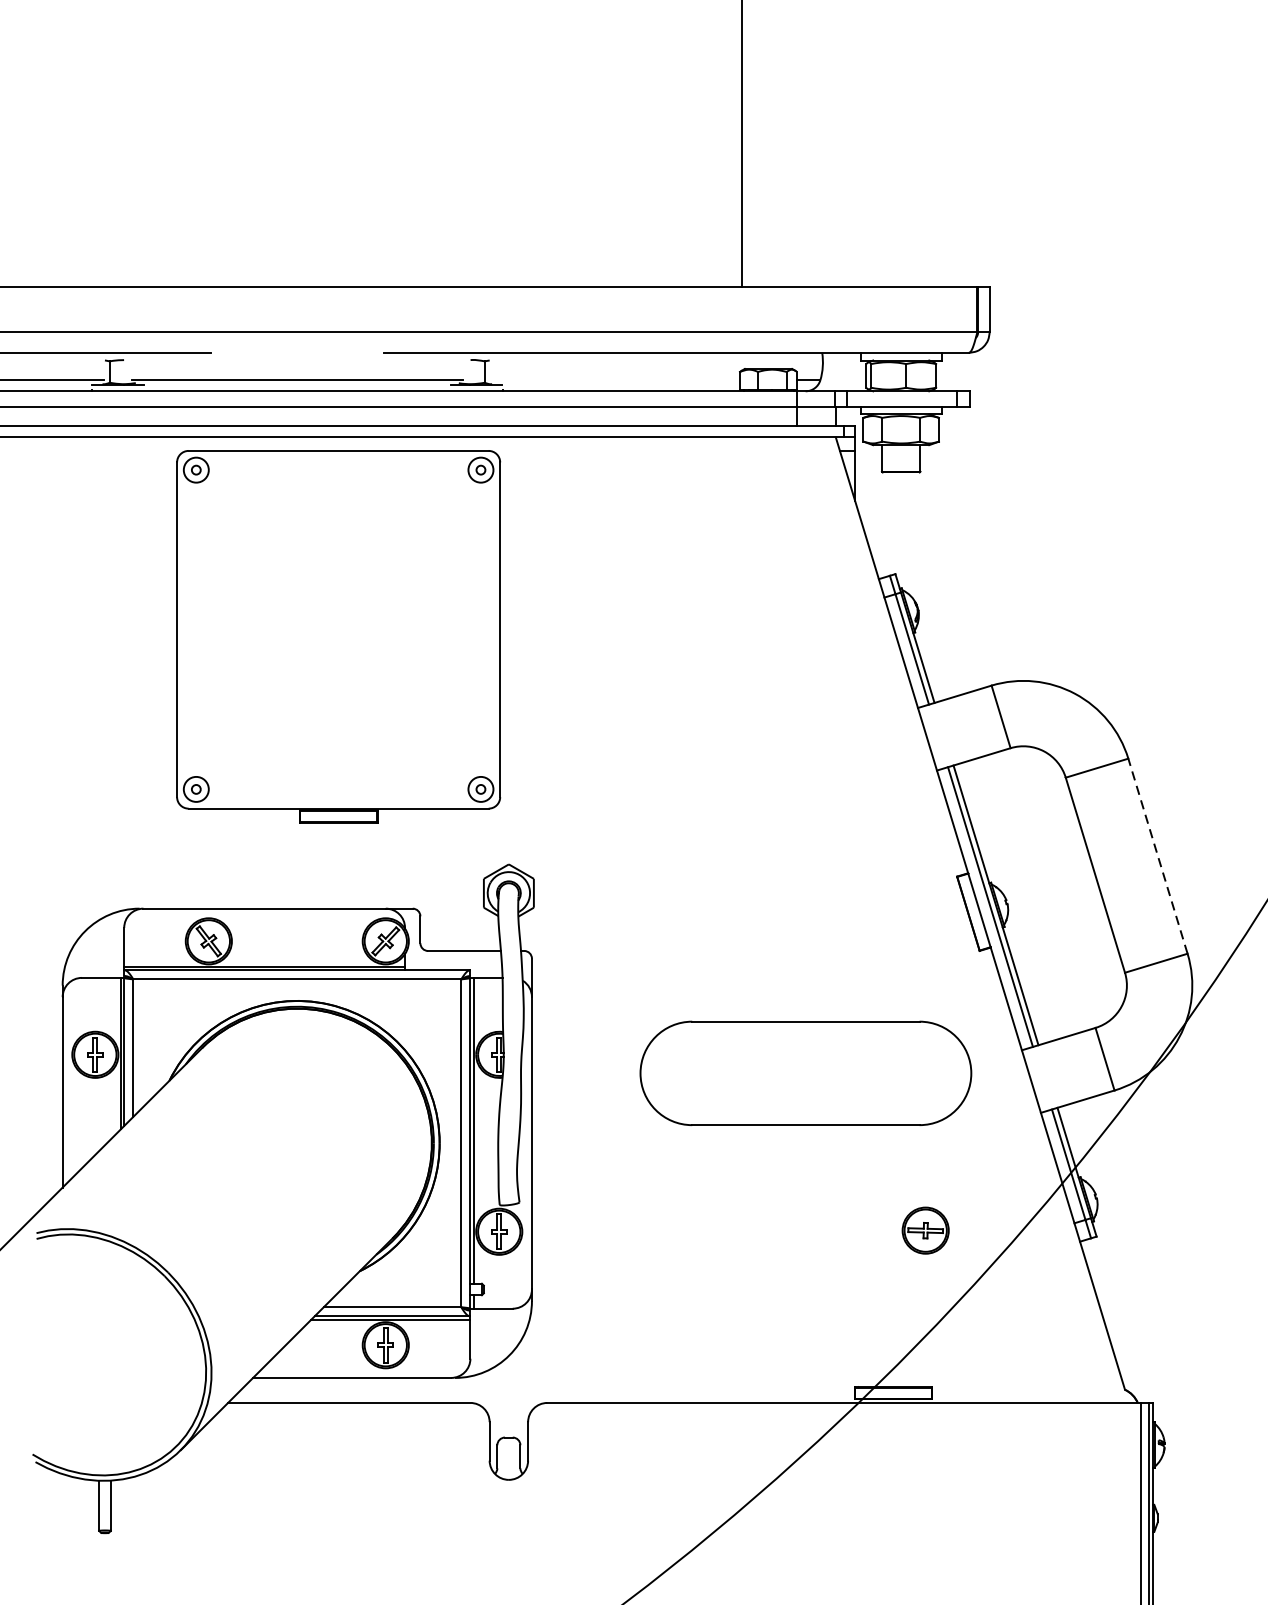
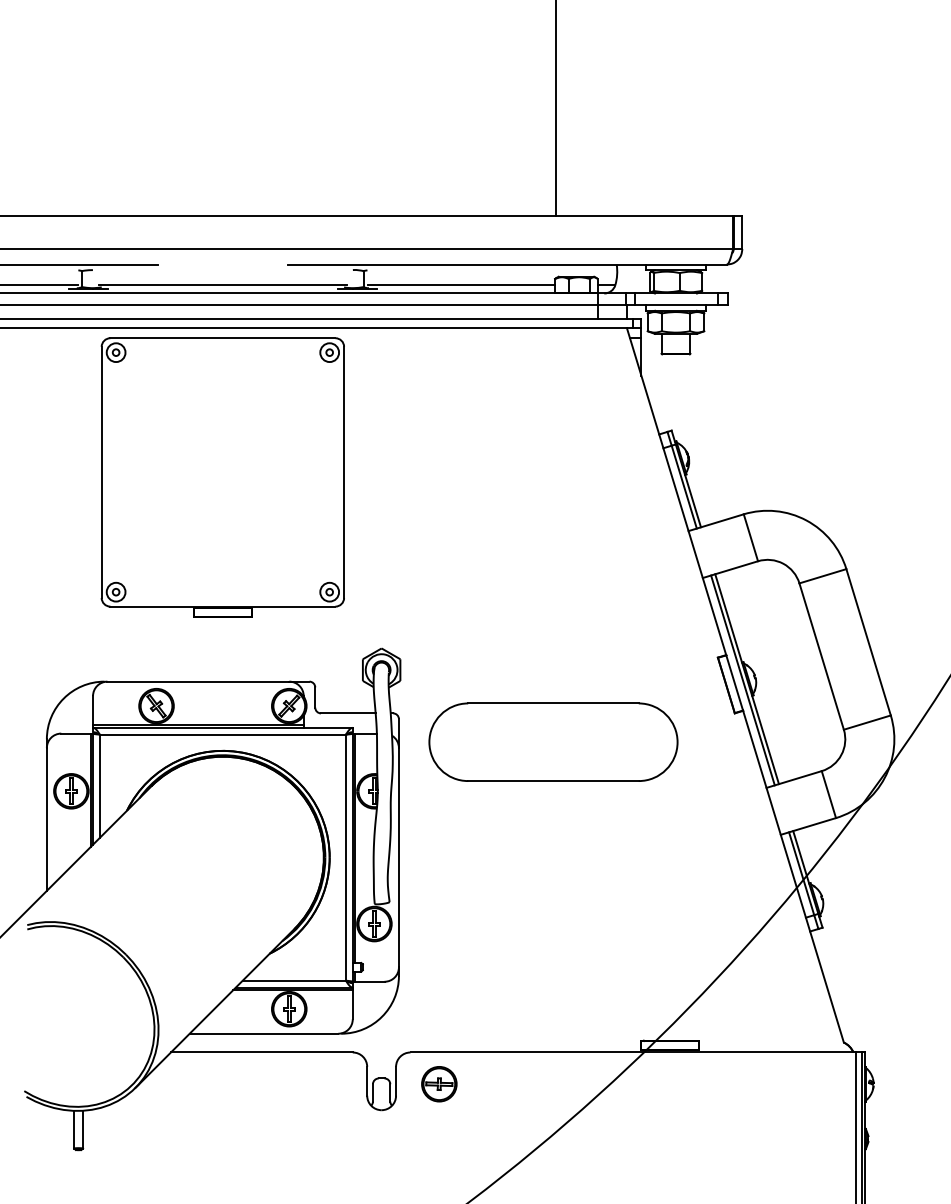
line: (615, 380) -> (461, 285), added
part: (338, 636) -> (222, 477), moved
line: (1157, 855) -> (868, 641), dashed -> solid
part: (805, 1072) -> (553, 741), moved
part: (925, 1231) -> (439, 1084), moved

